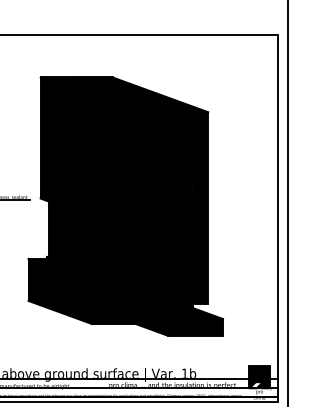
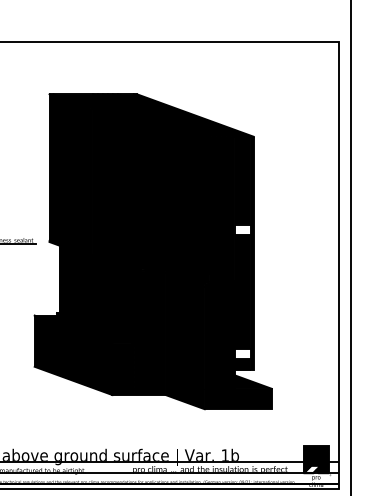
fill: (198, 188) -> (241, 229), removed
fill: (198, 290) -> (241, 354), removed

